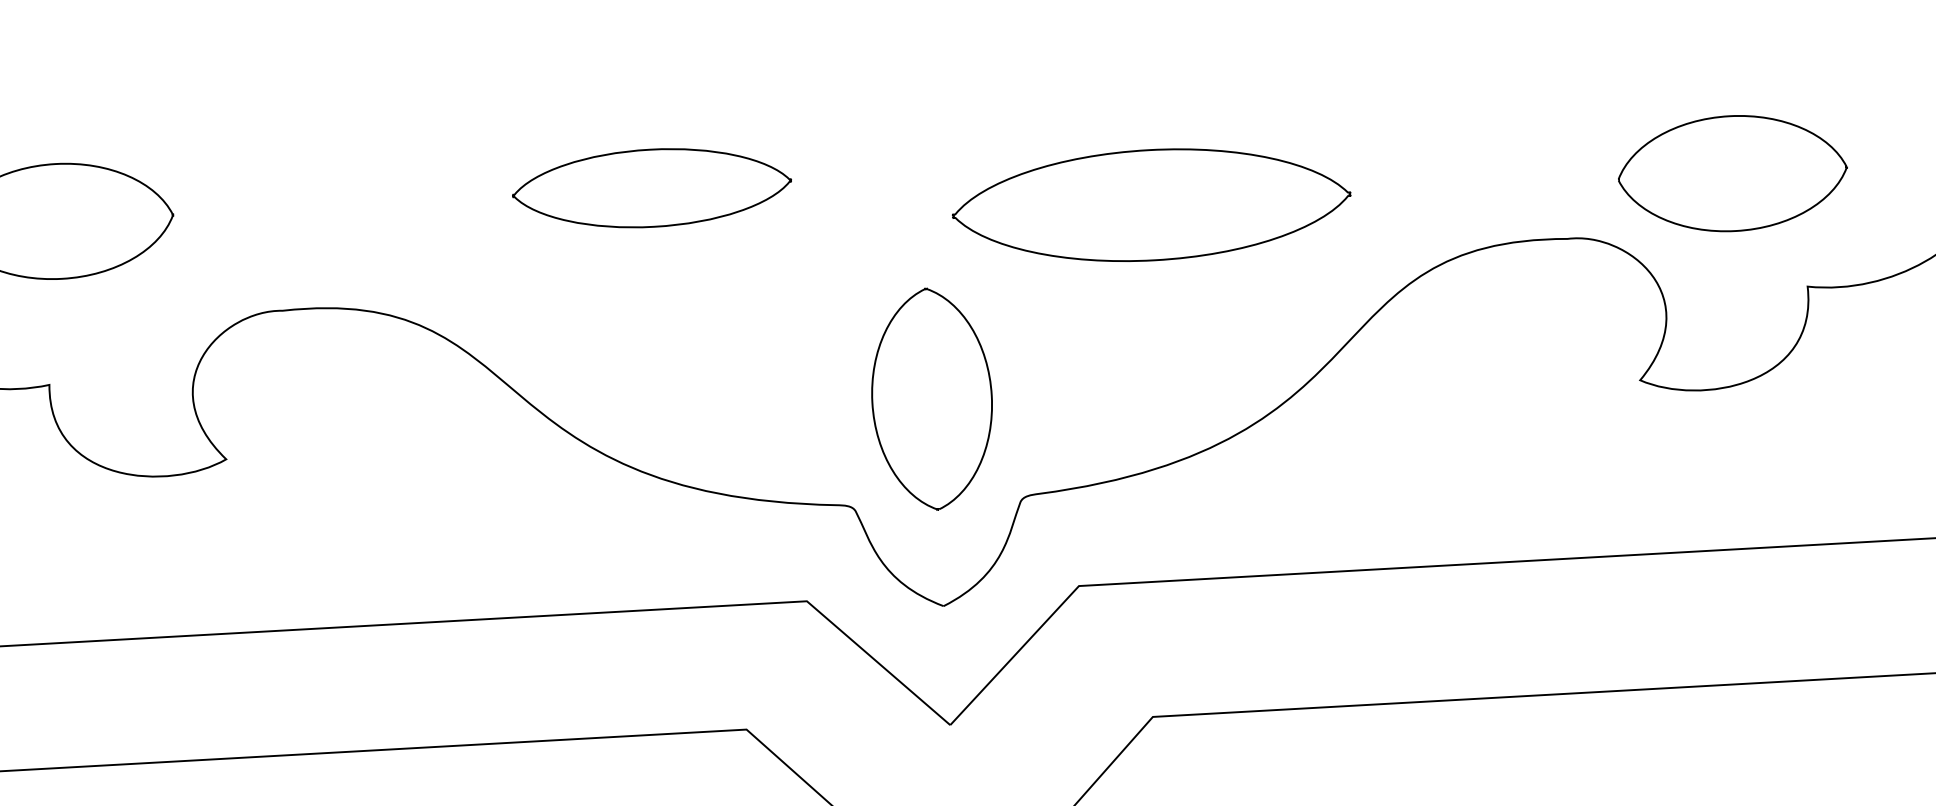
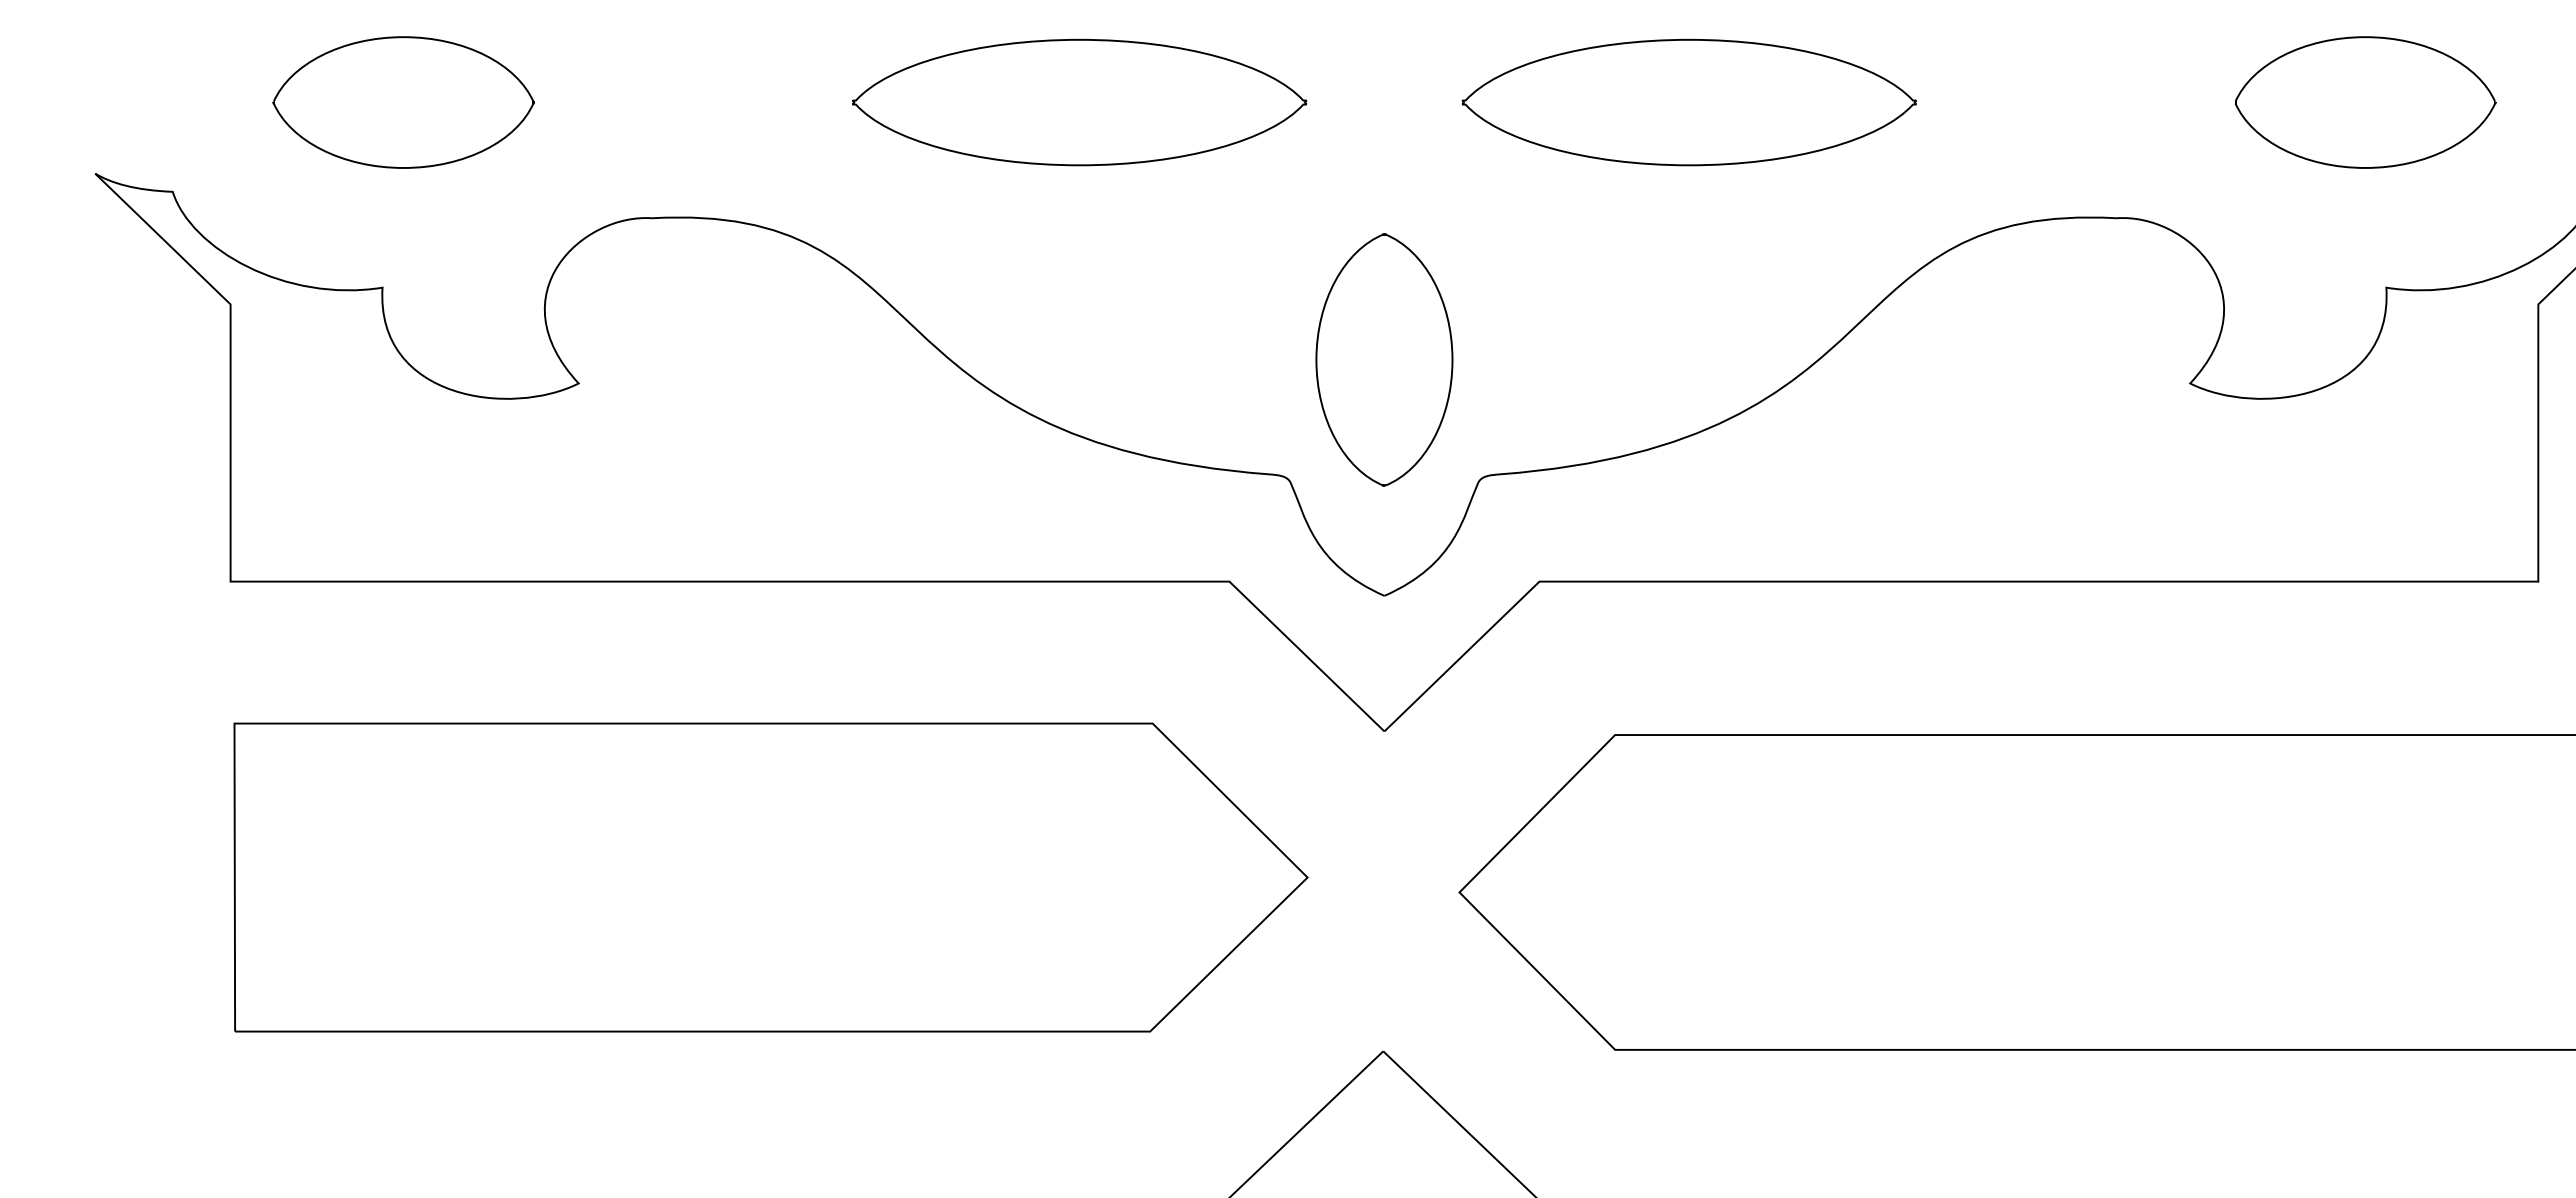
part: (1732, 173) -> (2365, 102), moved
part: (651, 188) -> (1079, 102), size x1.43
part: (1151, 205) -> (1688, 102), moved

